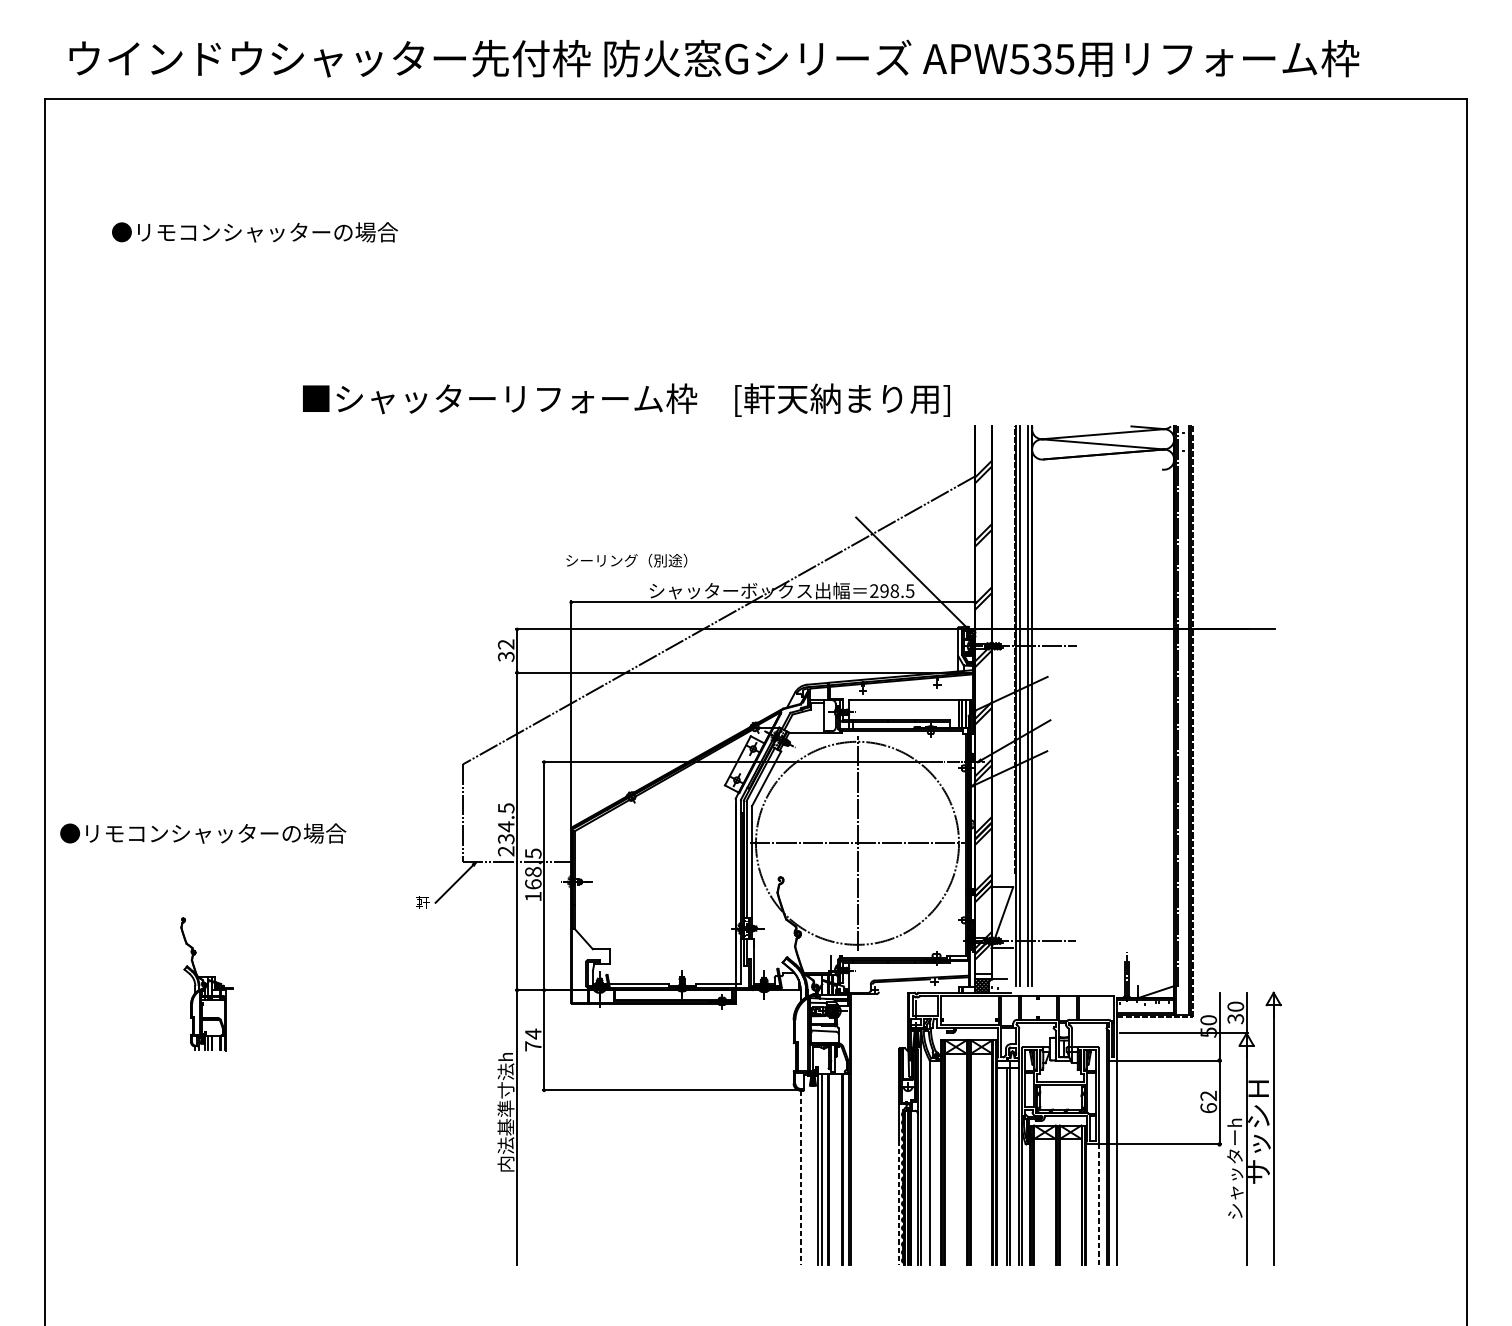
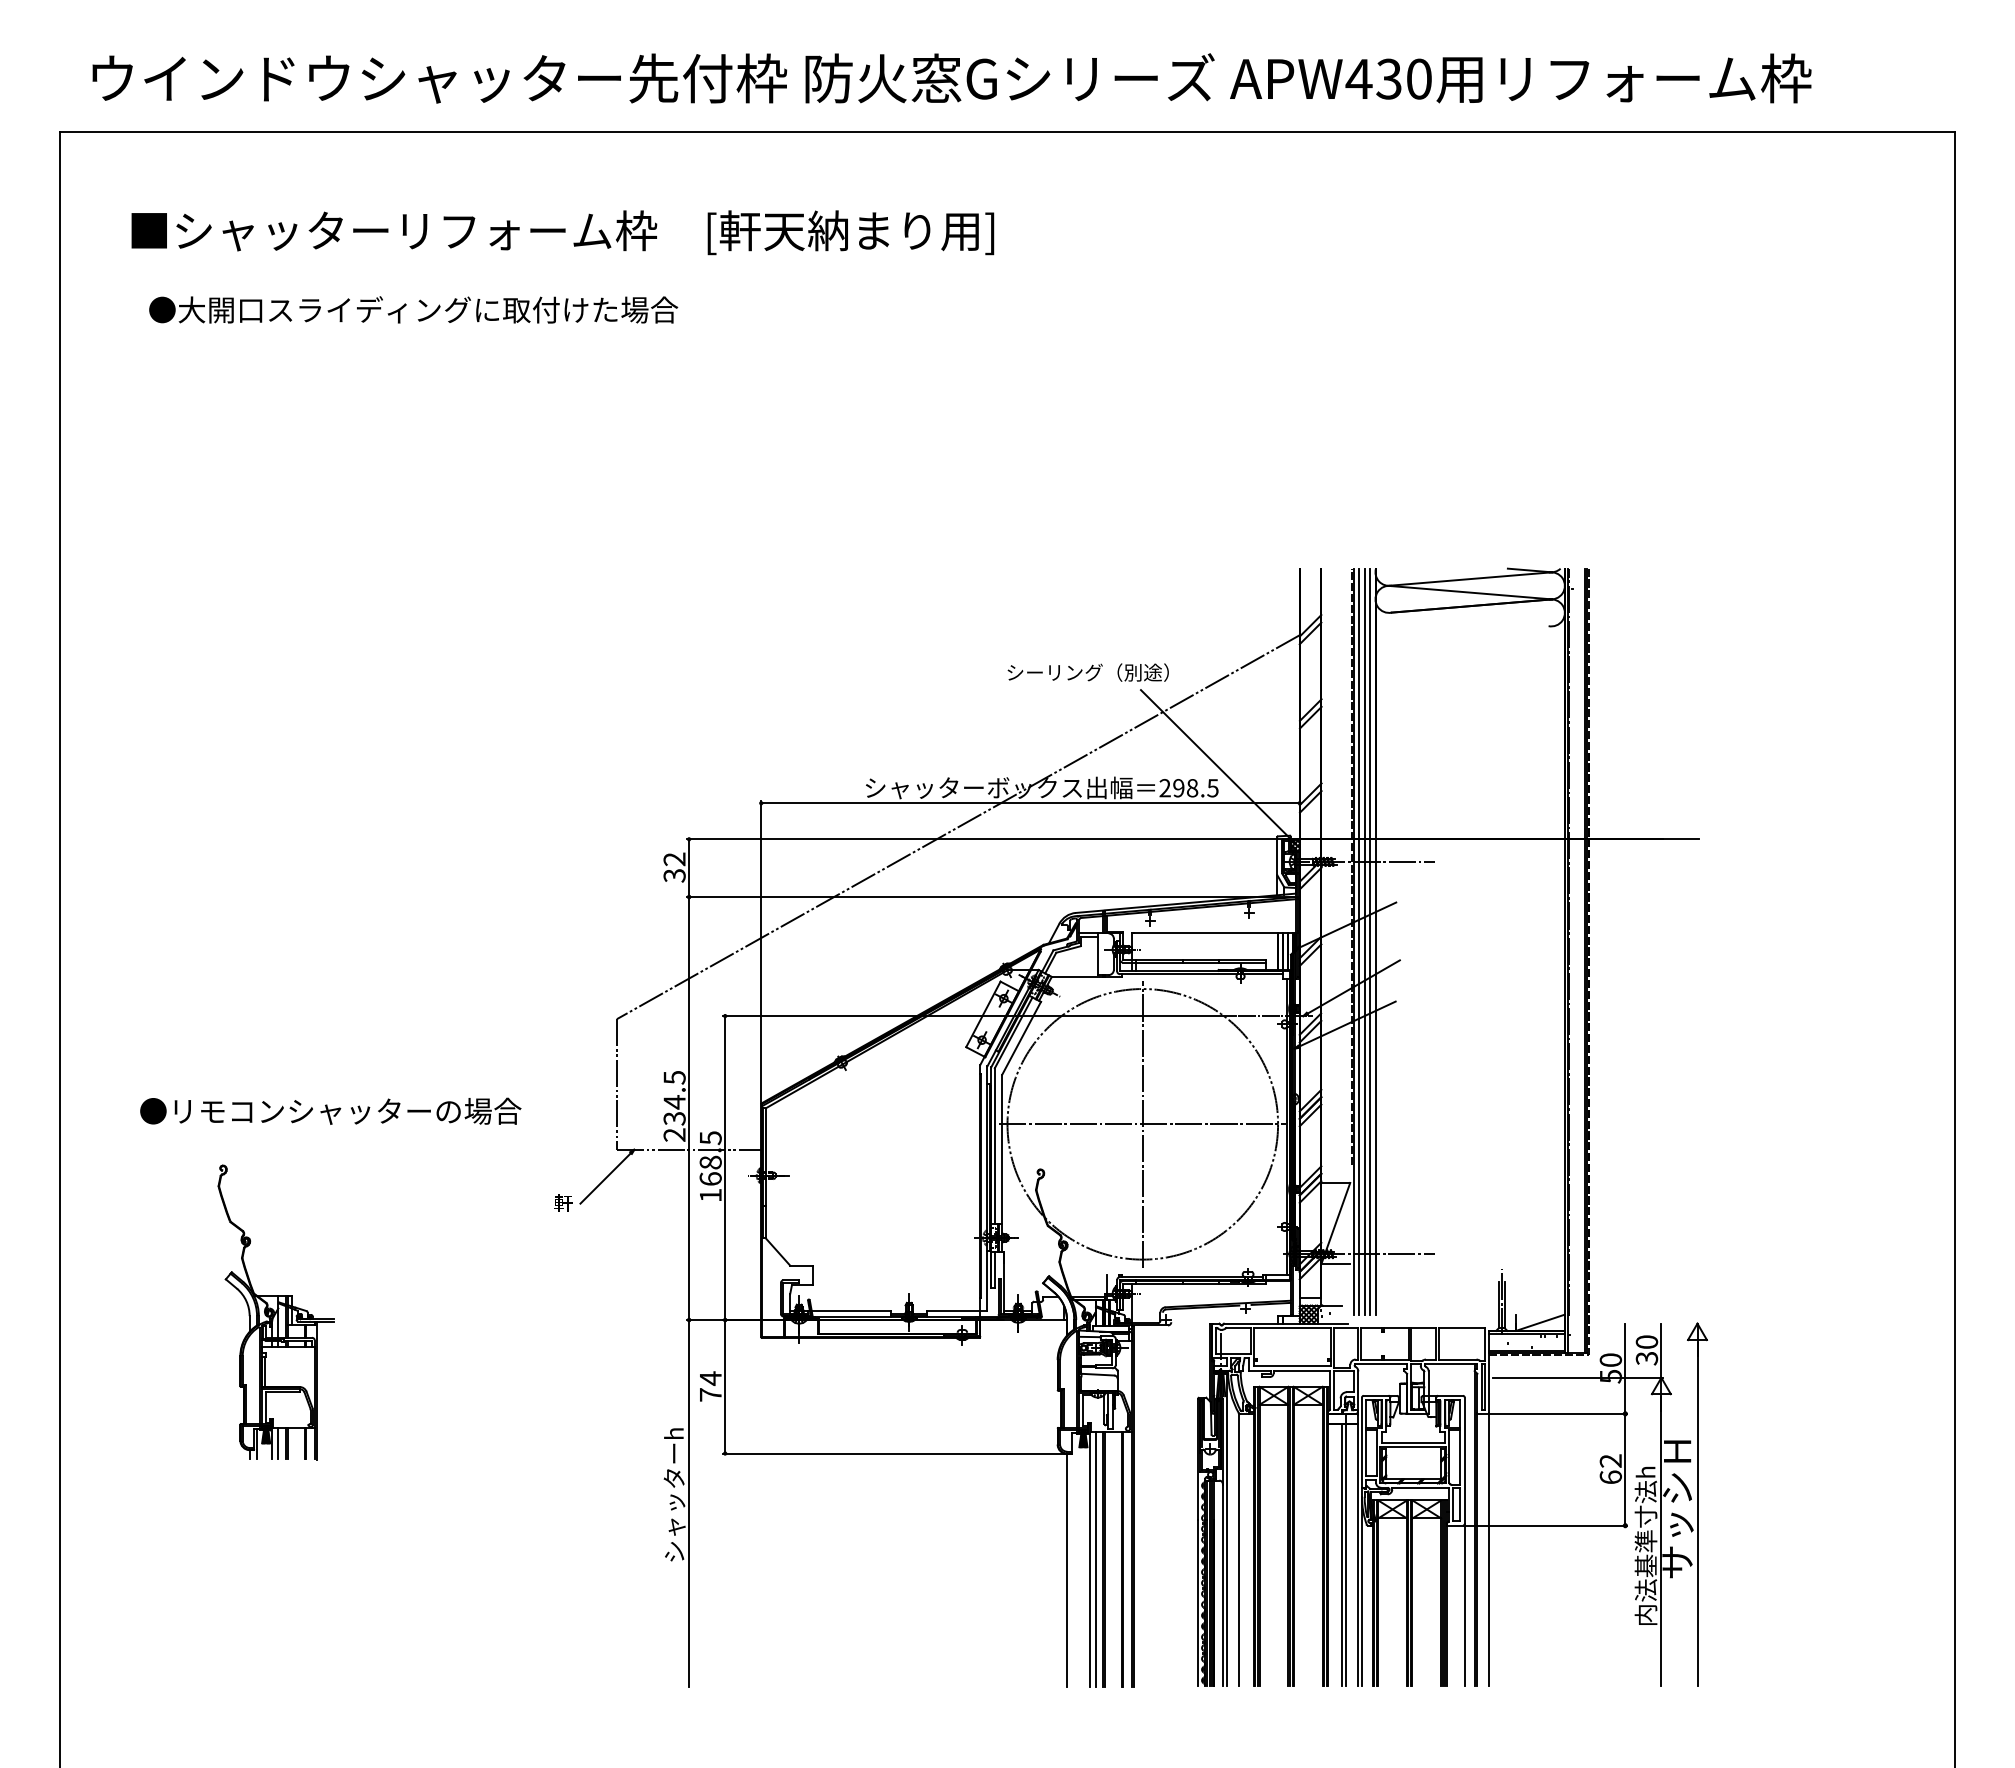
text: (1041, 58) -> (1388, 78), APW535 -> APW430
text: (321, 231) -> (428, 309), ●リモコンシャッターの場合 -> ●大開口スライディングに取付けた場合
text: (626, 400) -> (562, 232), moved
text: (626, 560) -> (1087, 672), moved
line: (1023, 706) -> (1364, 941), added
text: (203, 832) -> (330, 1110), moved
part: (206, 984) -> (275, 1312), size x1.67
text: (506, 1112) -> (674, 1482), 内法基準寸法h -> シャッターh
text: (1234, 1159) -> (1645, 1545), シャッターh -> 内法基準寸法h
line: (801, 1178) -> (1067, 1570), dashed -> solid
line: (898, 1202) -> (1197, 1603), dashed -> solid
line: (1098, 1203) -> (1464, 1604), dashed -> solid

